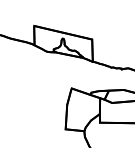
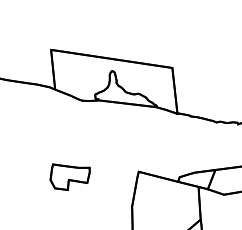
part: (38, 87) -> (70, 175), added

